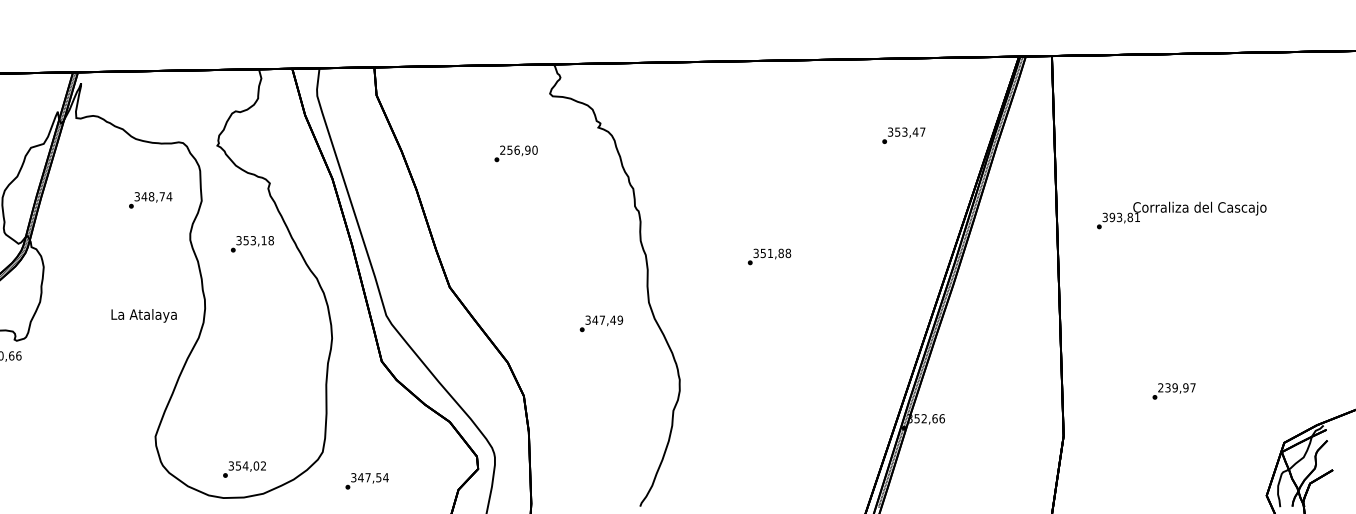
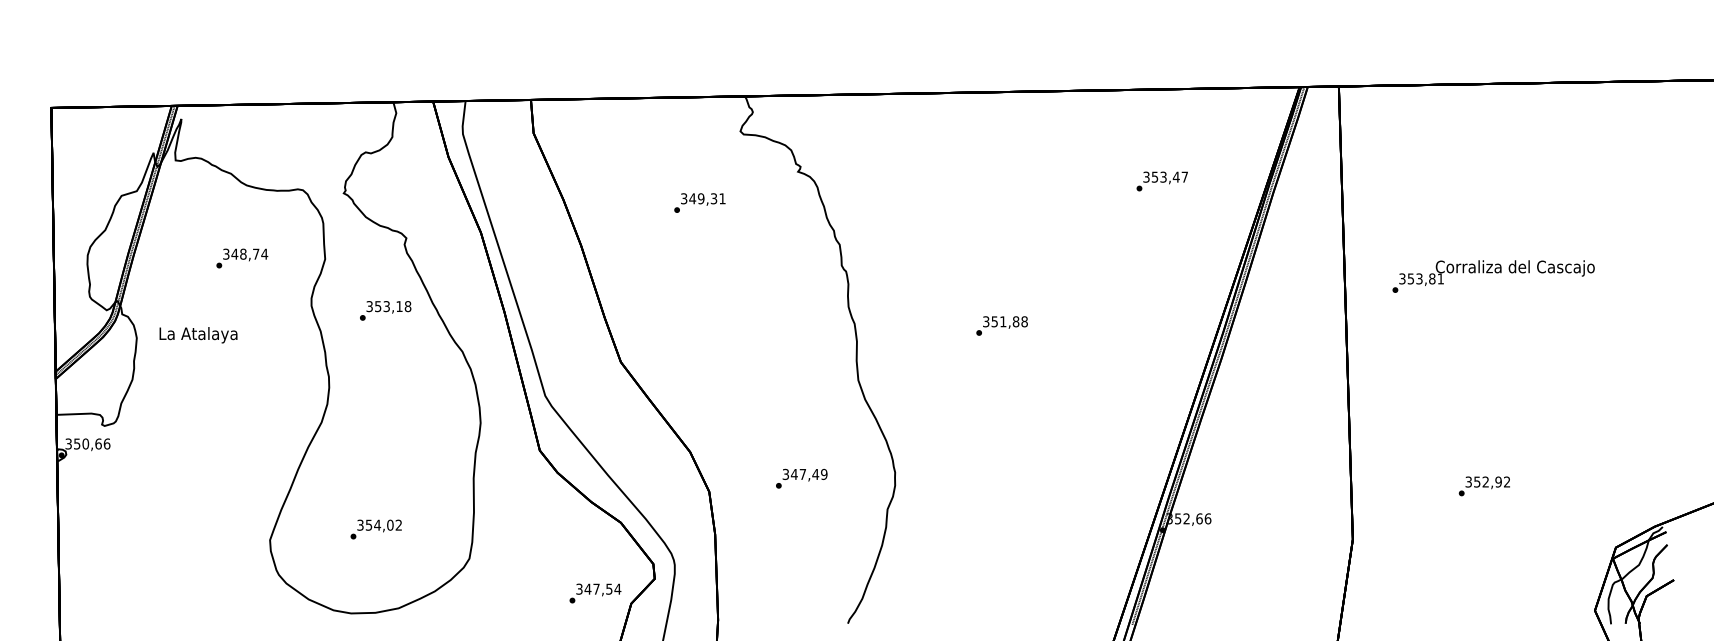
text: (519, 150) -> (703, 198), 256,90 -> 349,31
text: (150, 200) -> (242, 258), moved
text: (1112, 217) -> (1410, 278), 393,81 -> 353,81
text: (144, 316) -> (198, 335), moved
text: (601, 323) -> (801, 478), moved
text: (1176, 387) -> (1487, 481), 239,97 -> 352,92
text: (243, 469) -> (375, 529), moved
text: (367, 481) -> (595, 593), moved

